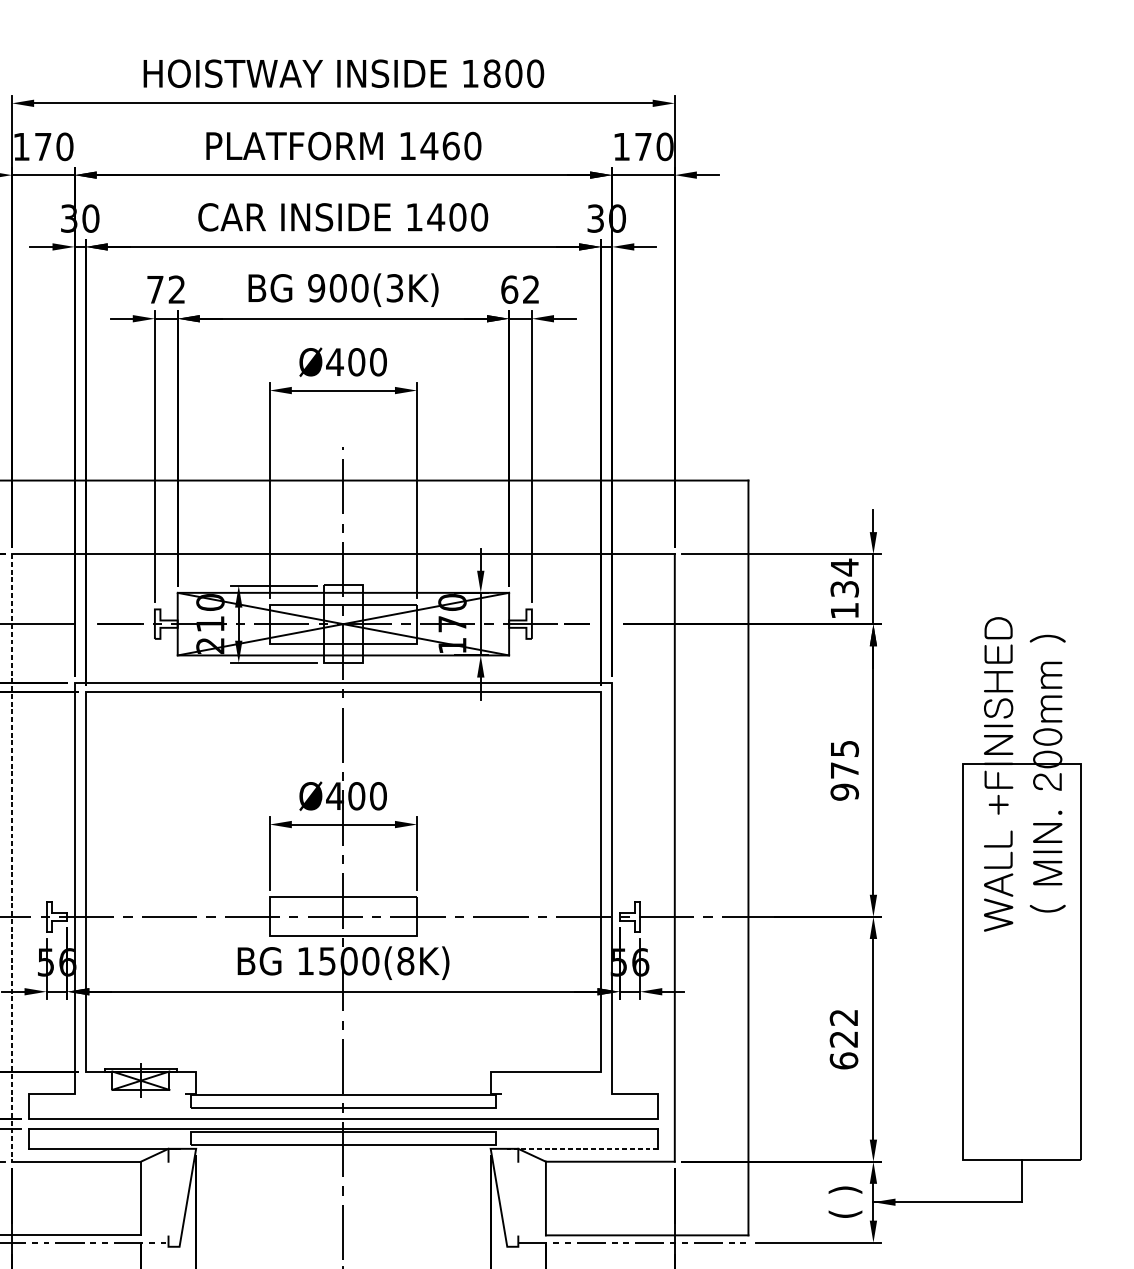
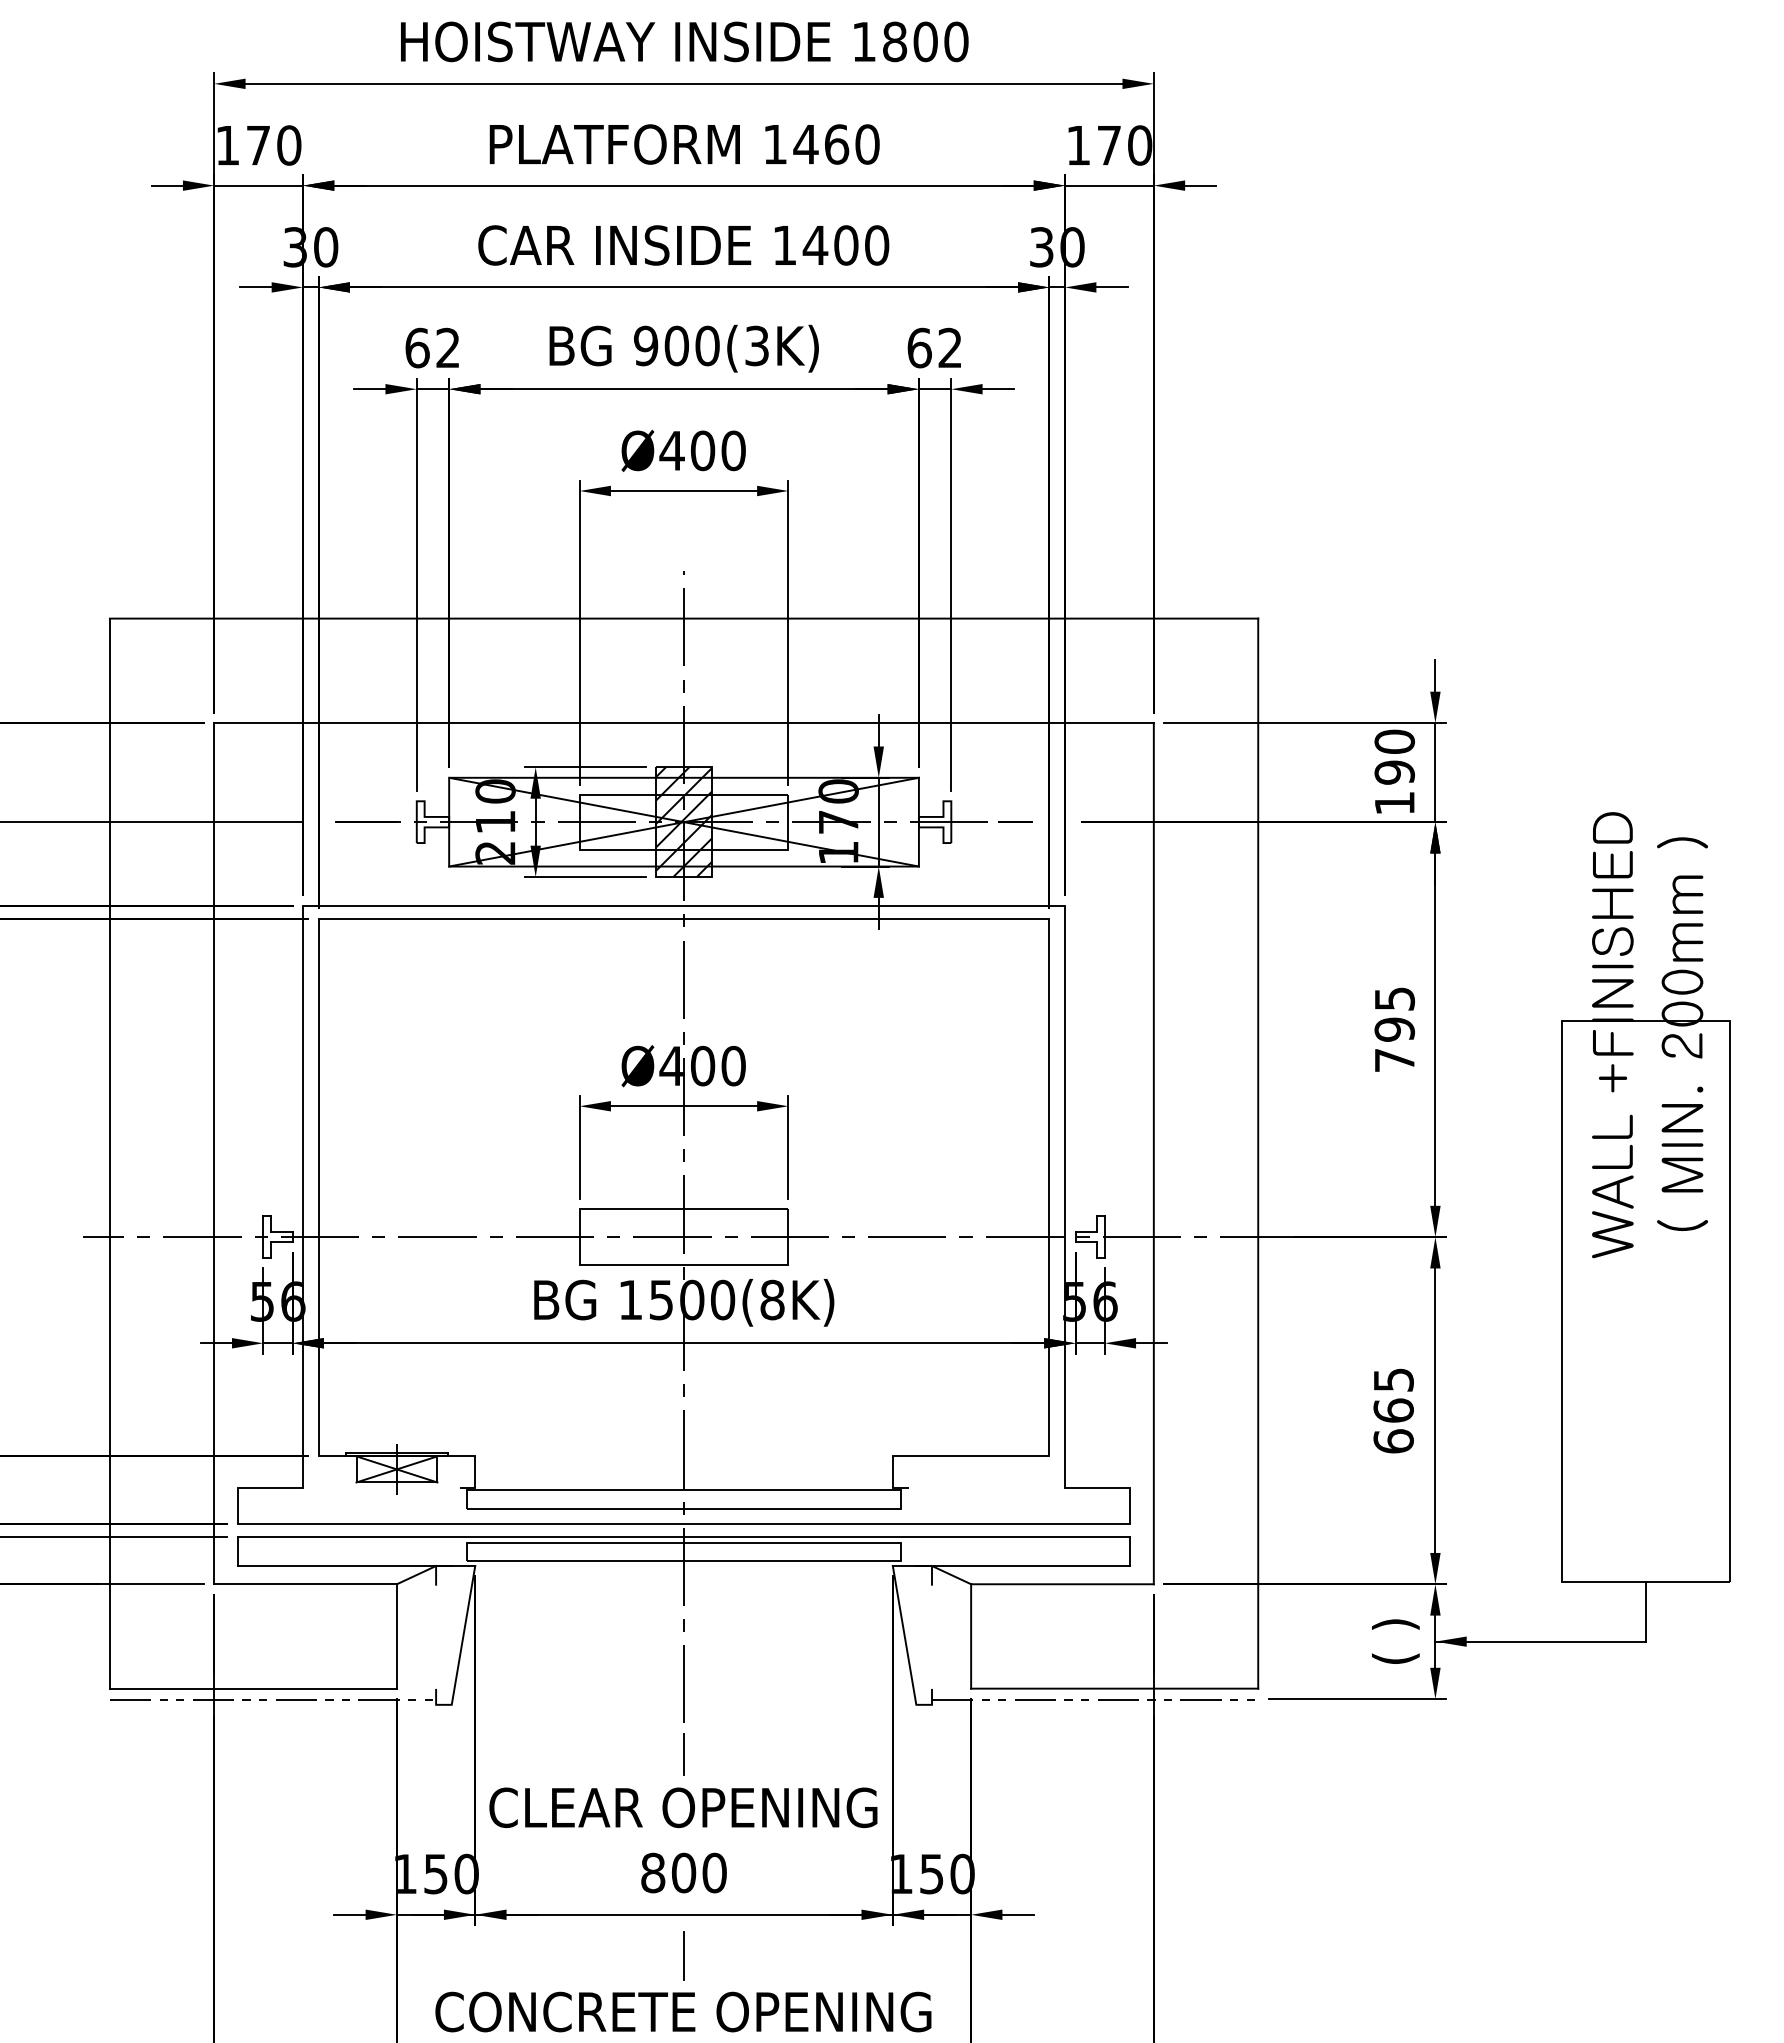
text: (155, 289) -> (417, 347), 72 -> 62
text: (844, 577) -> (1394, 756), 134 -> 190
hatch: (343, 623) -> (683, 821), added
text: (844, 780) -> (1394, 1044), 975 -> 795
line: (12, 857) -> (214, 1153), dashed -> solid
text: (843, 1028) -> (1393, 1395), 622 -> 665
line: (582, 1148) -> (1022, 1565), dashed -> solid

